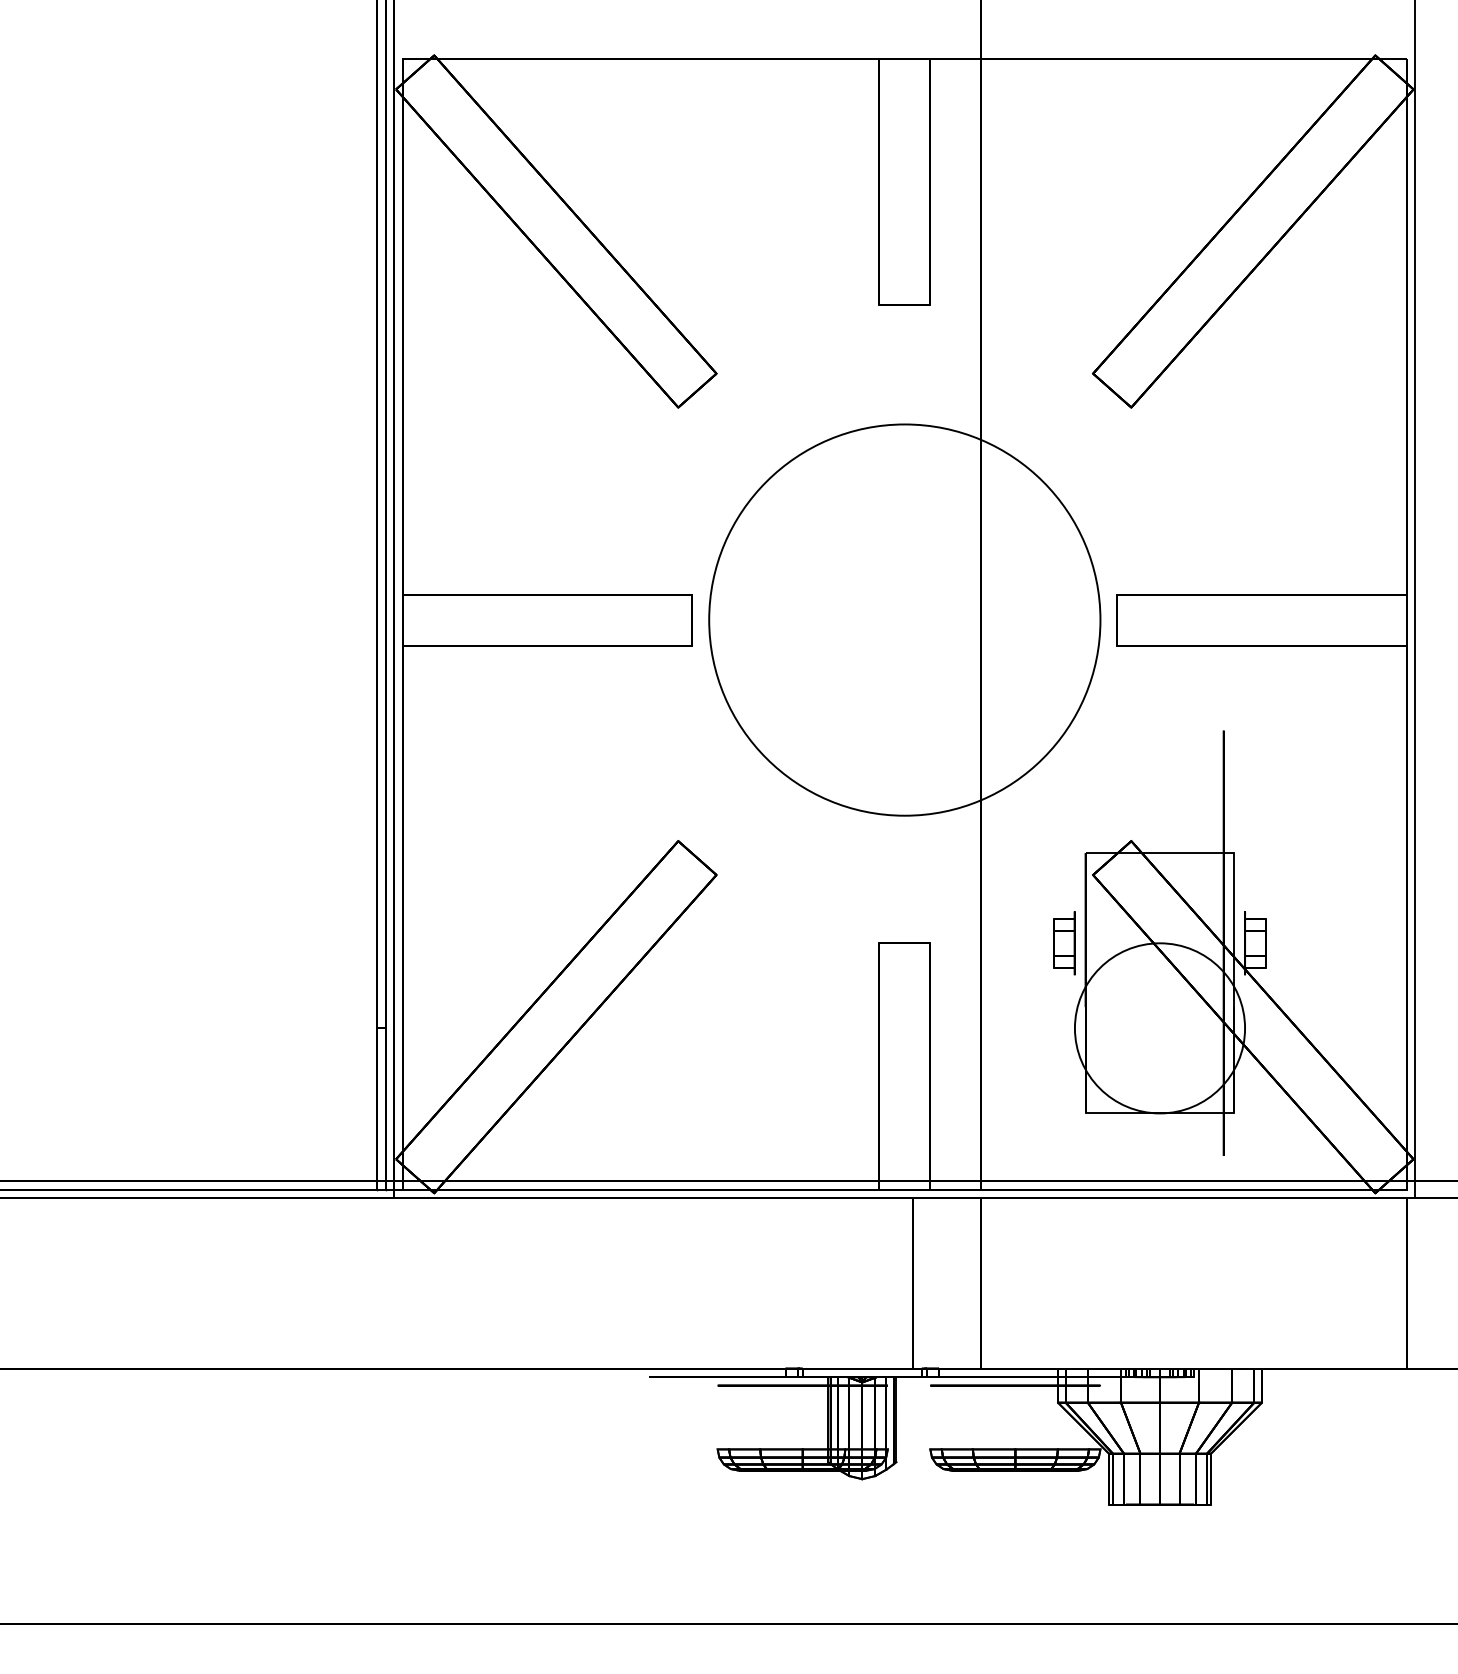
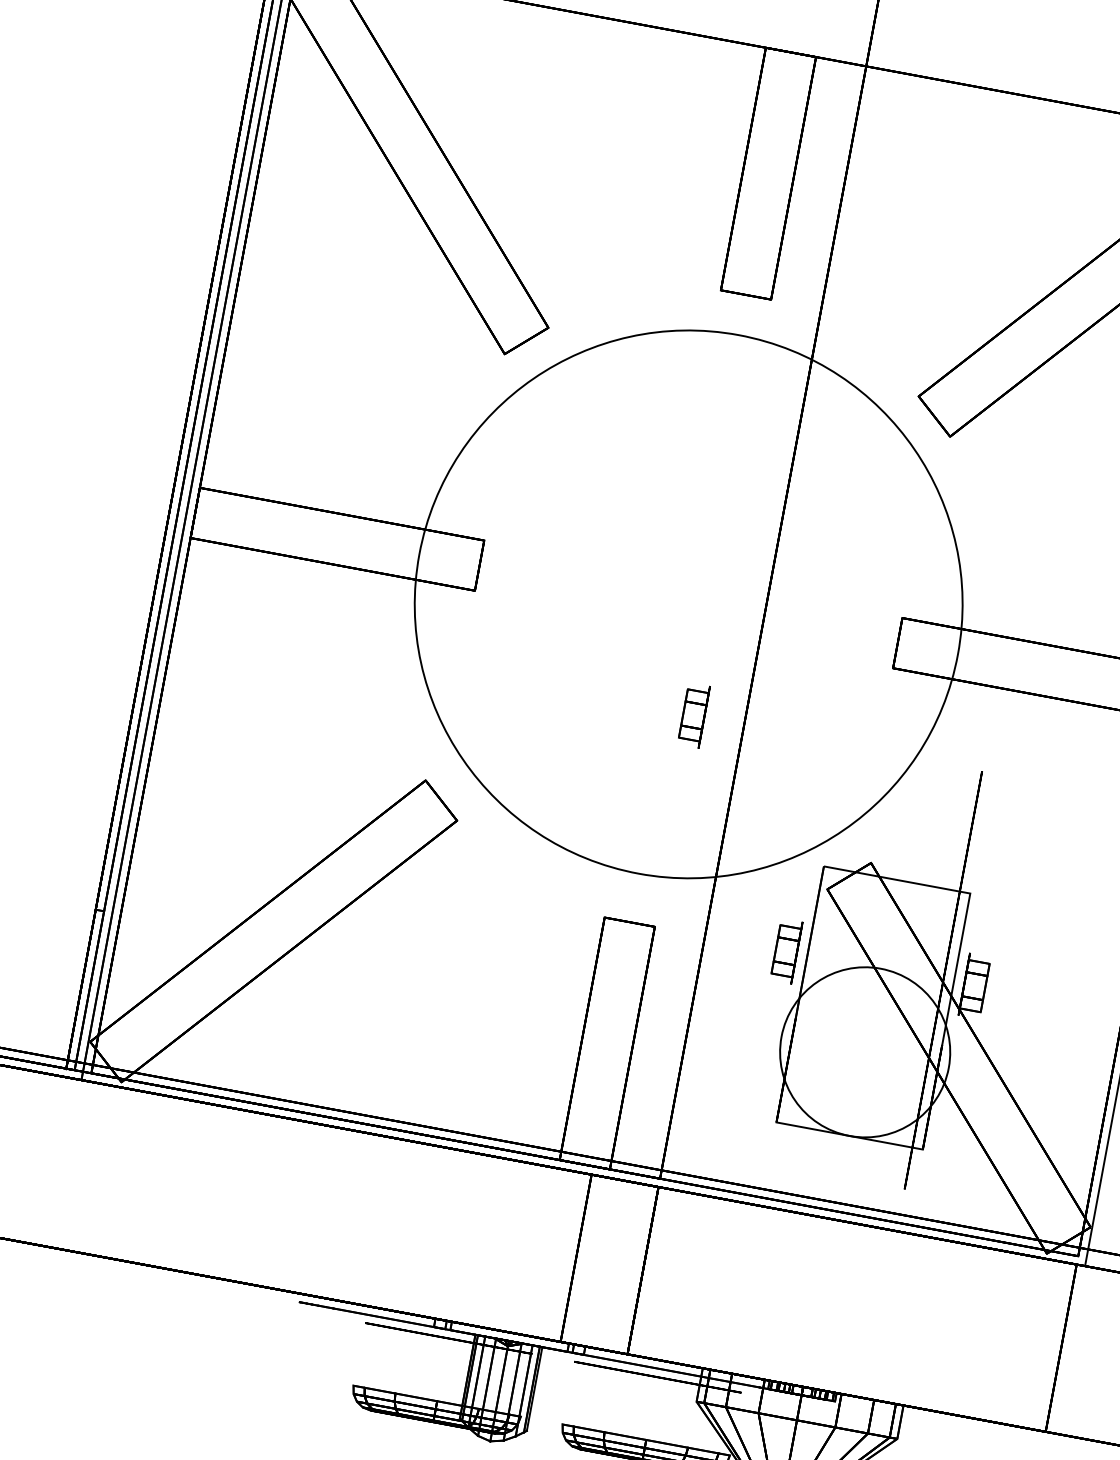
circle: (904, 619) -> (688, 603), size x1.4
part: (930, 728) -> (694, 715), added

